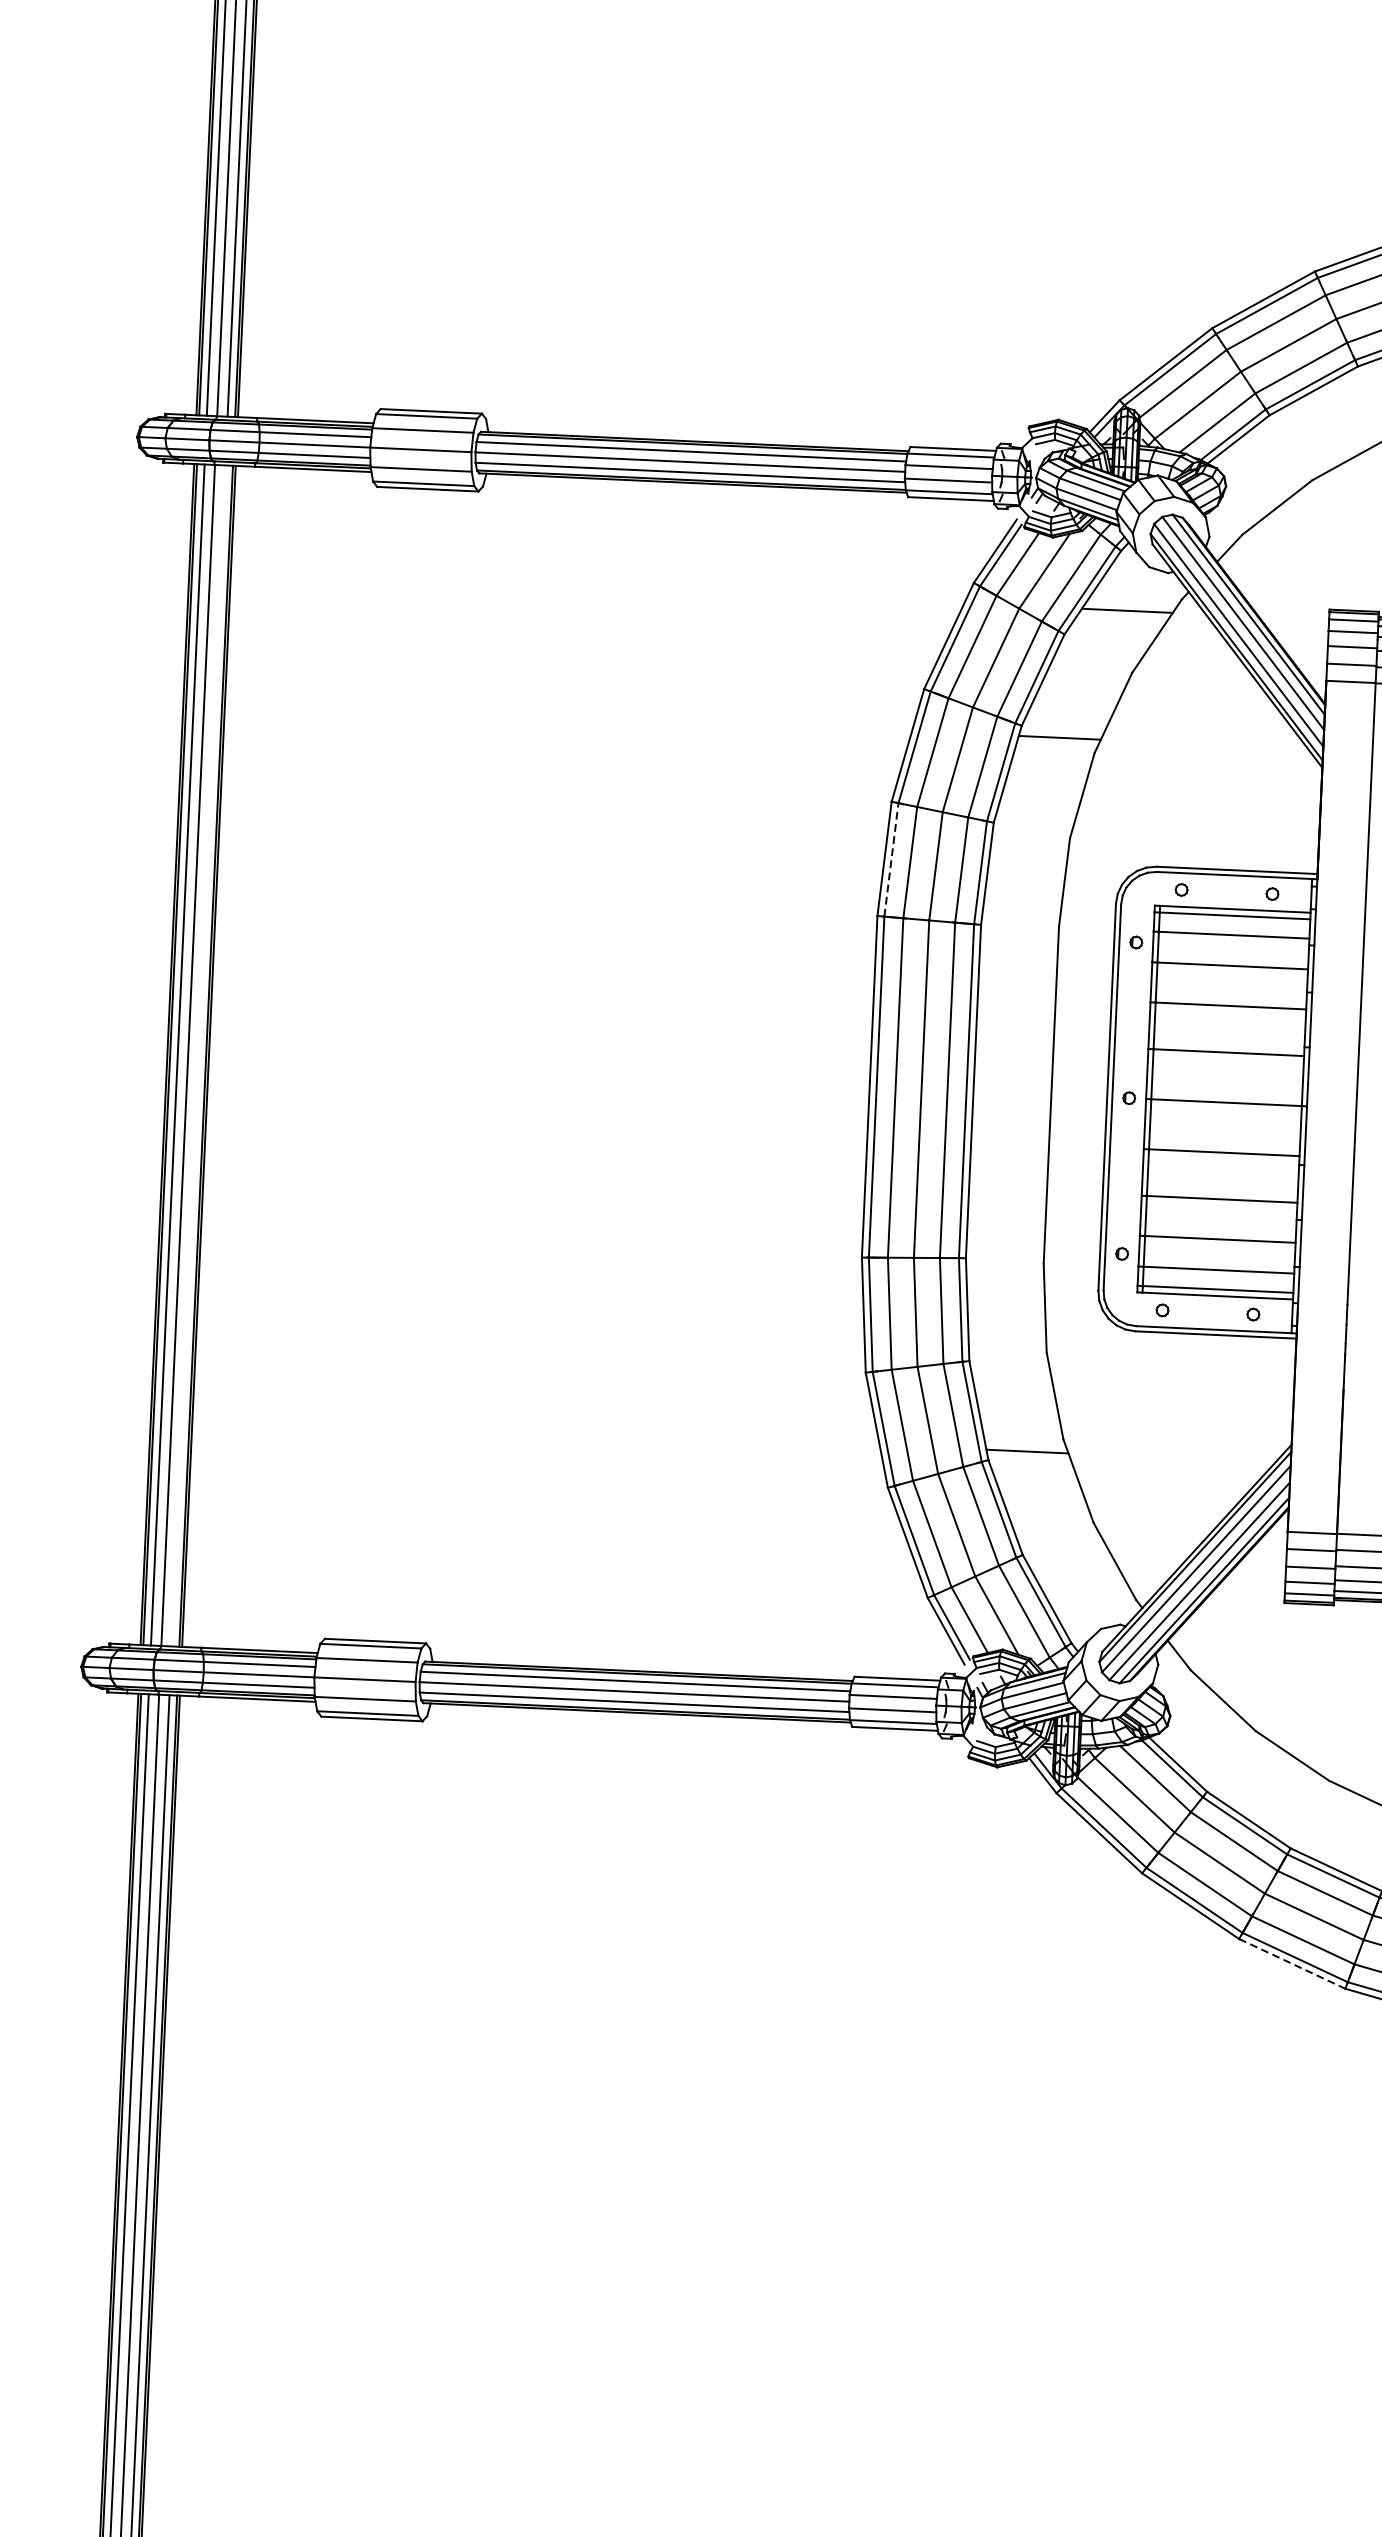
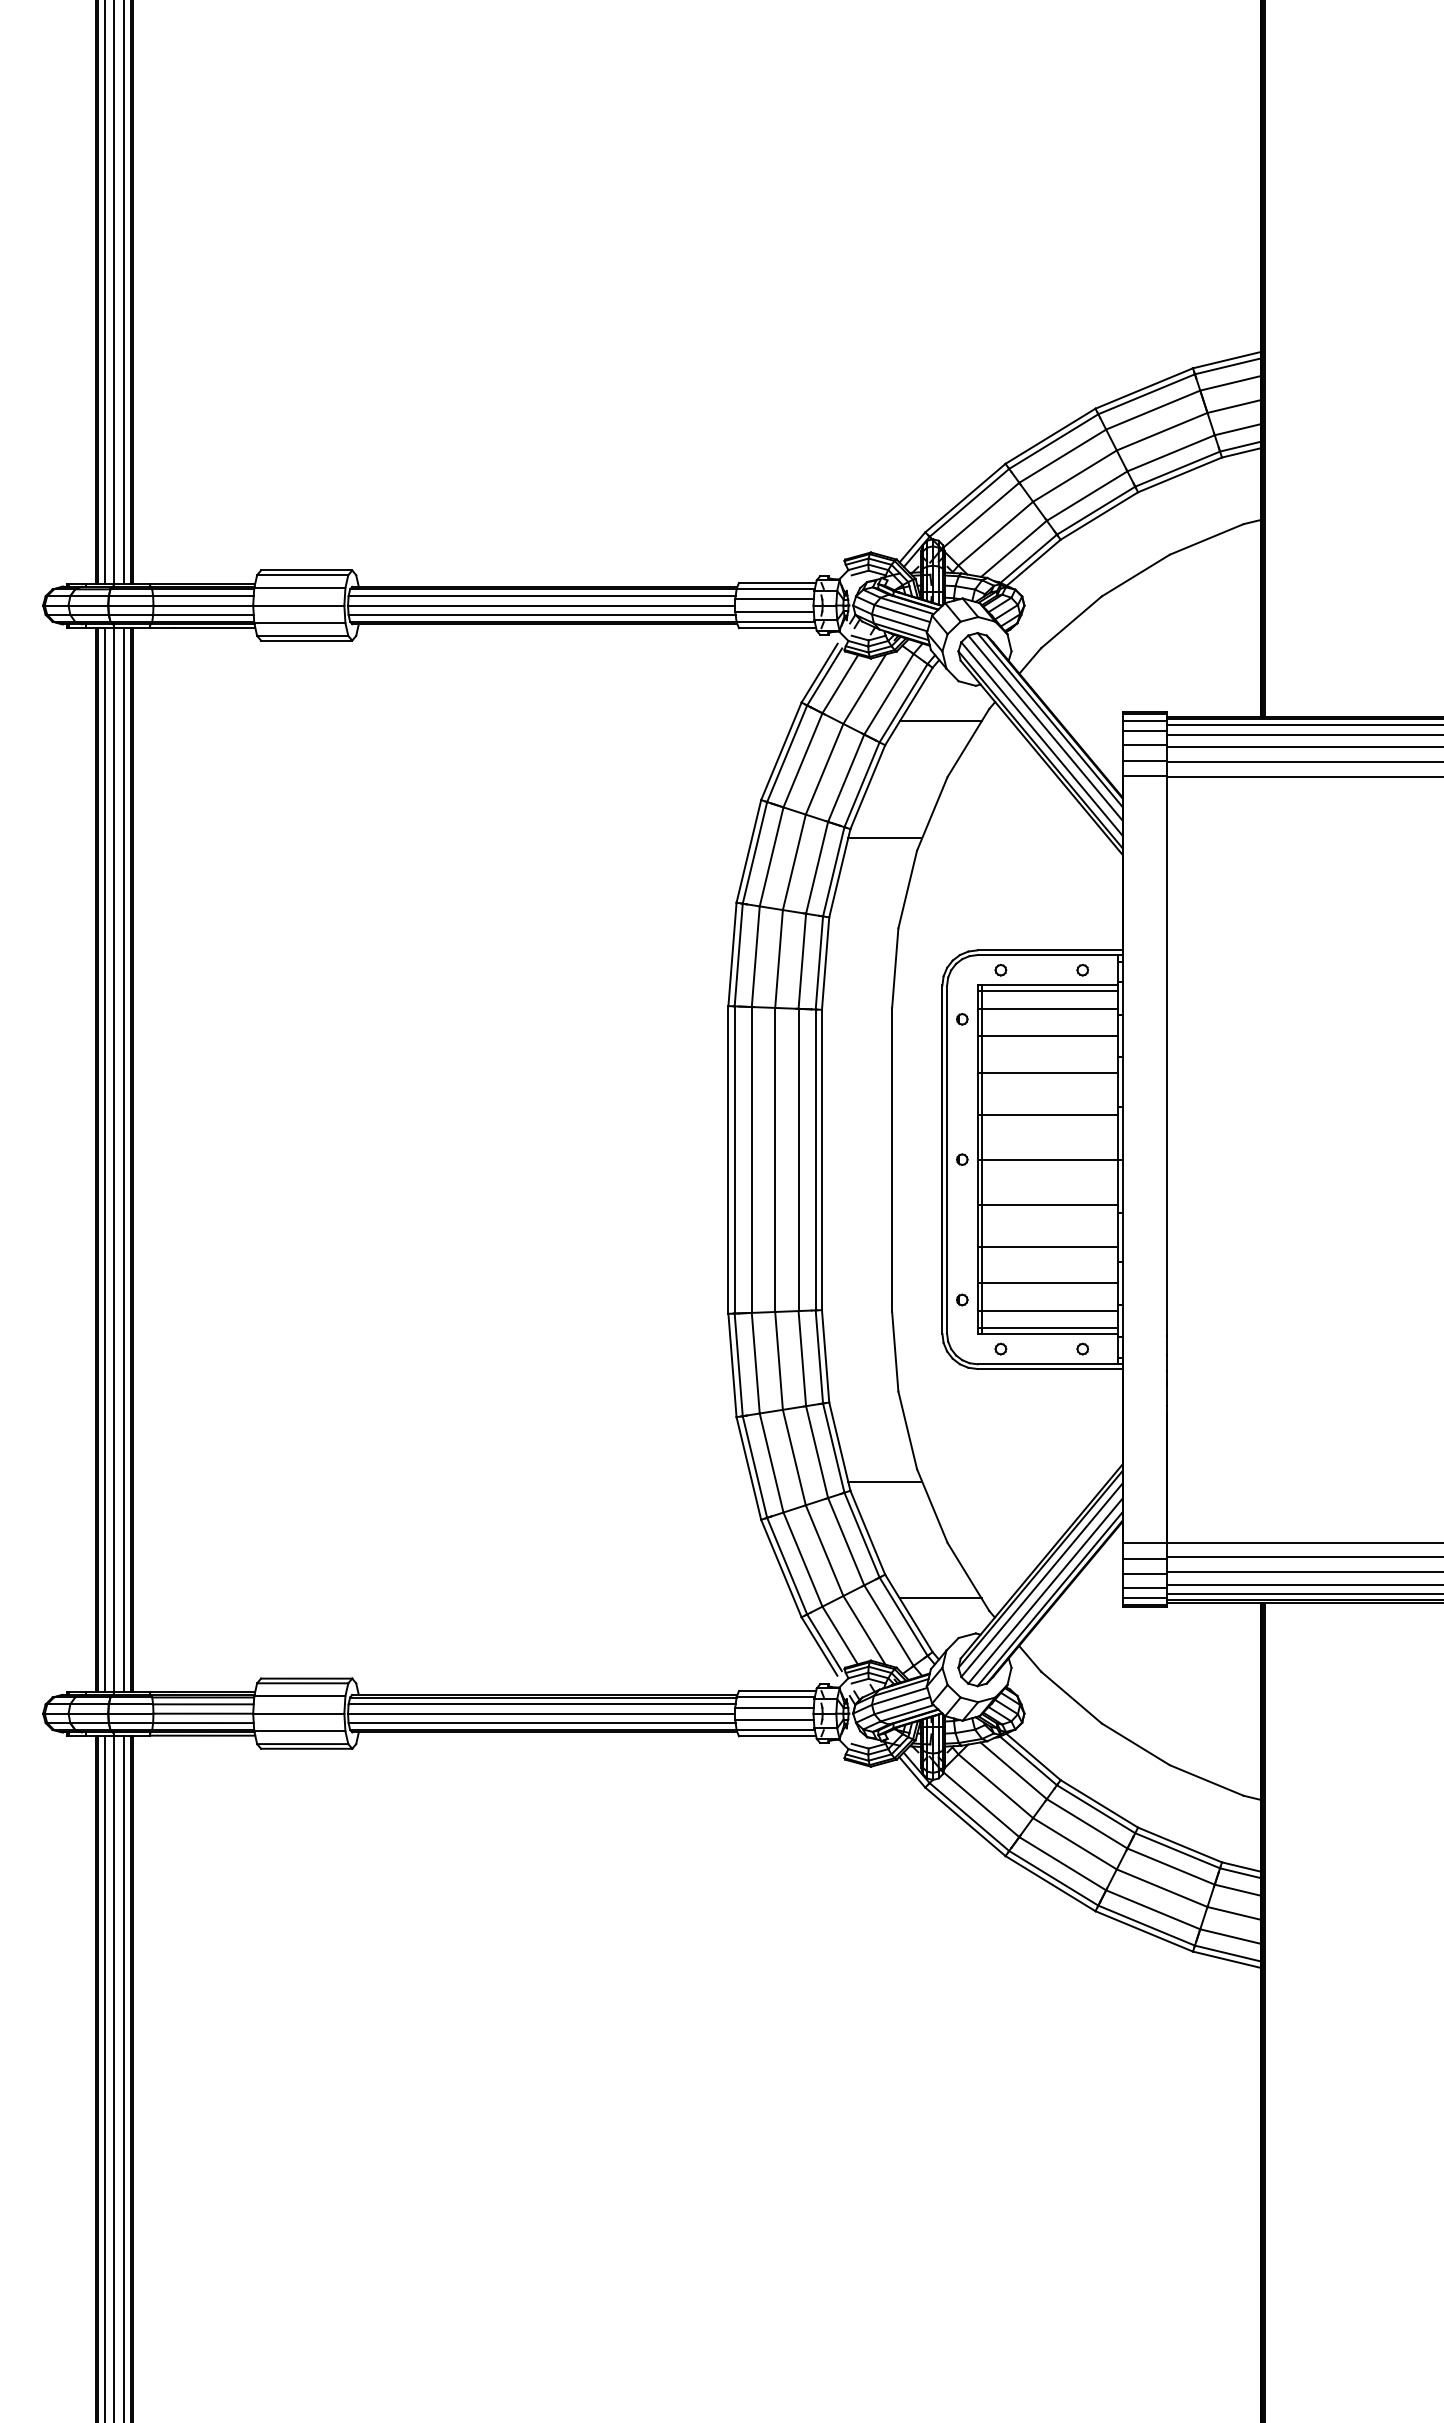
line: (891, 859) -> (738, 954), dashed -> solid
line: (198, 1055) -> (123, 1159), added
line: (1082, 1584) -> (940, 1598), added
line: (1292, 1963) -> (1144, 1931), dashed -> solid

